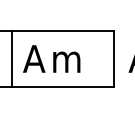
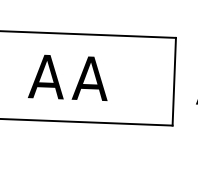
line: (12, 58) -> (12, 74), removed
text: (65, 58) -> (96, 77), m -> A

